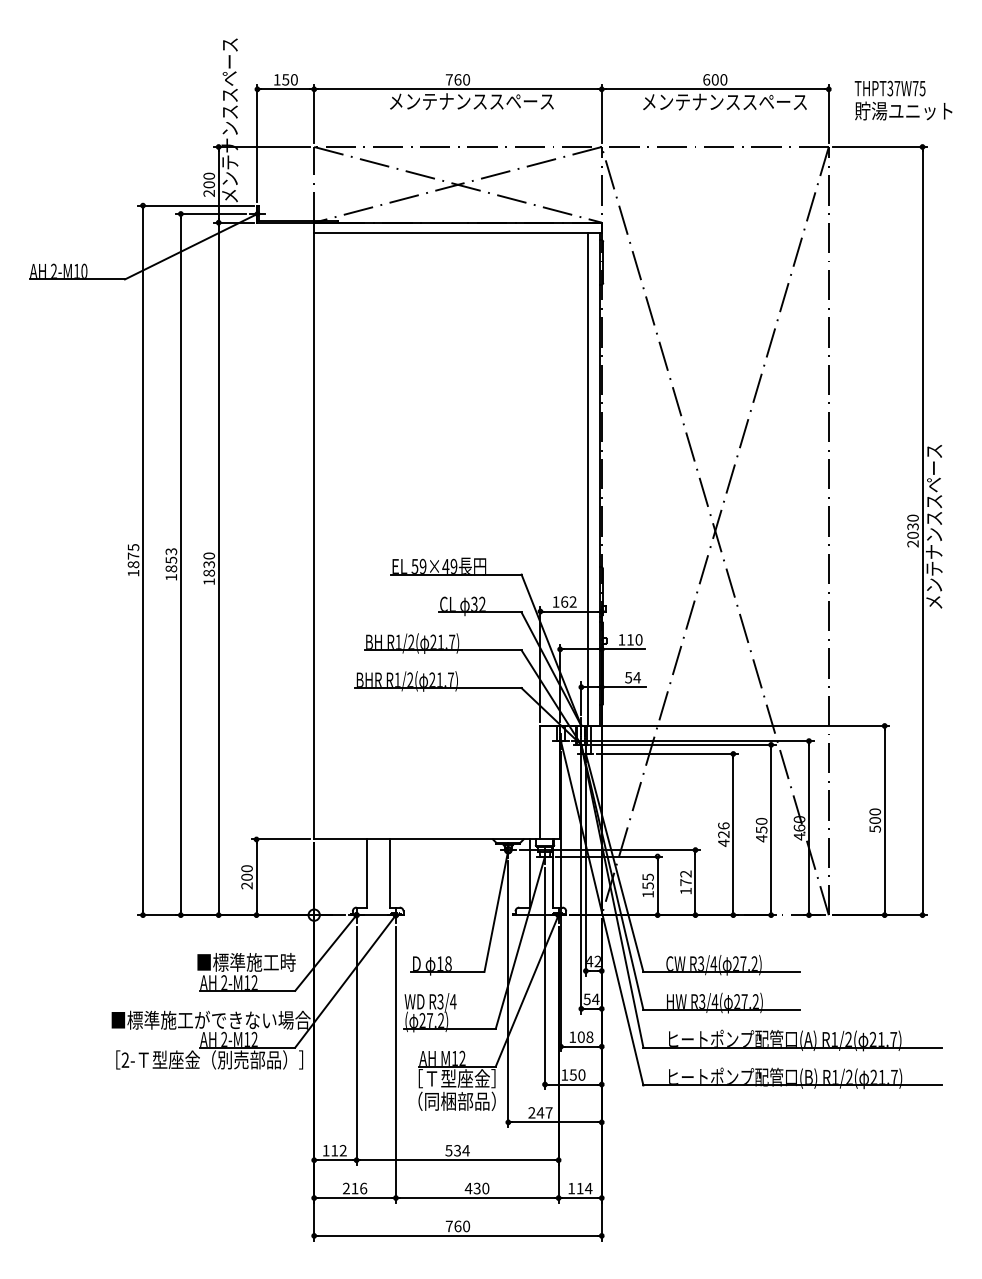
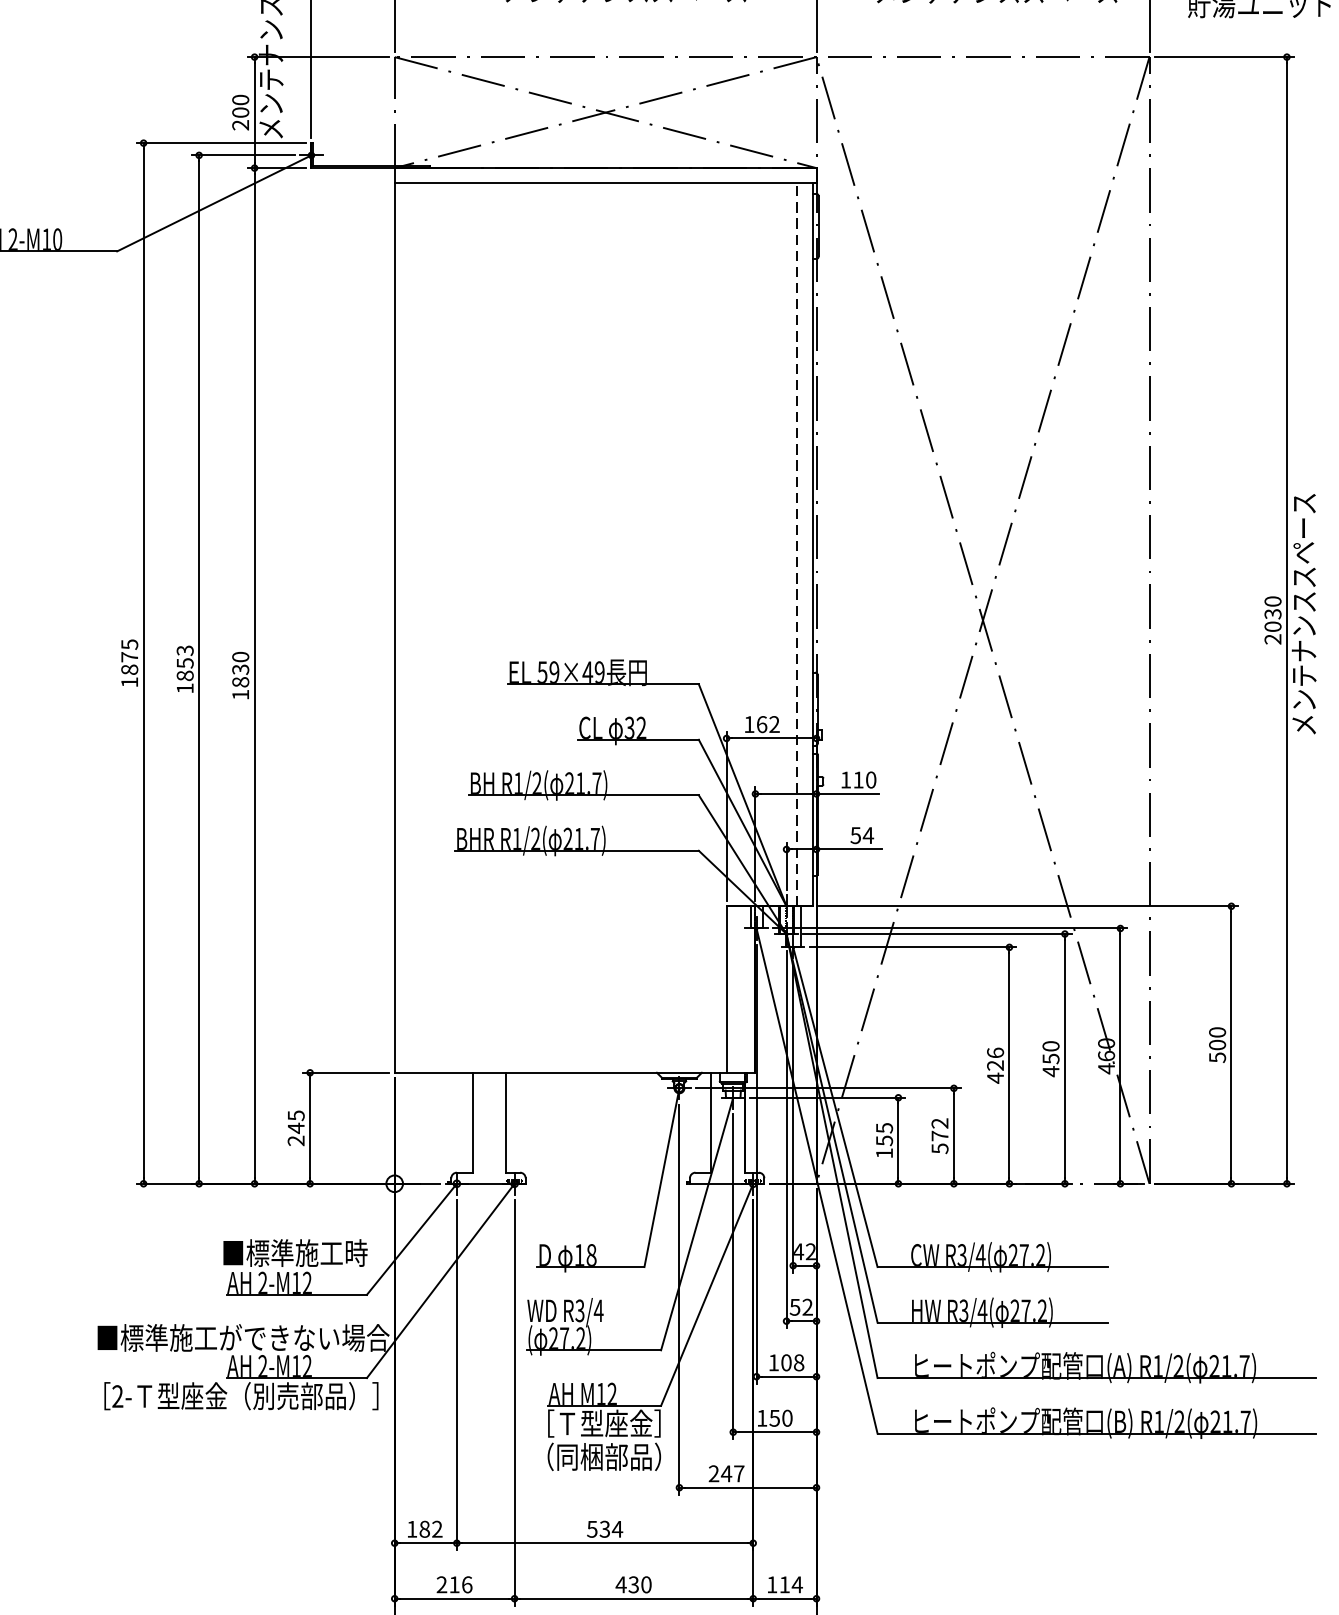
line: (588, 479) -> (797, 544), solid -> dashed
text: (246, 873) -> (295, 1122), 200 -> 245
text: (685, 890) -> (939, 1147), 172 -> 572
text: (595, 998) -> (807, 1306), 54 -> 52
text: (334, 1150) -> (424, 1528), 112 -> 182

